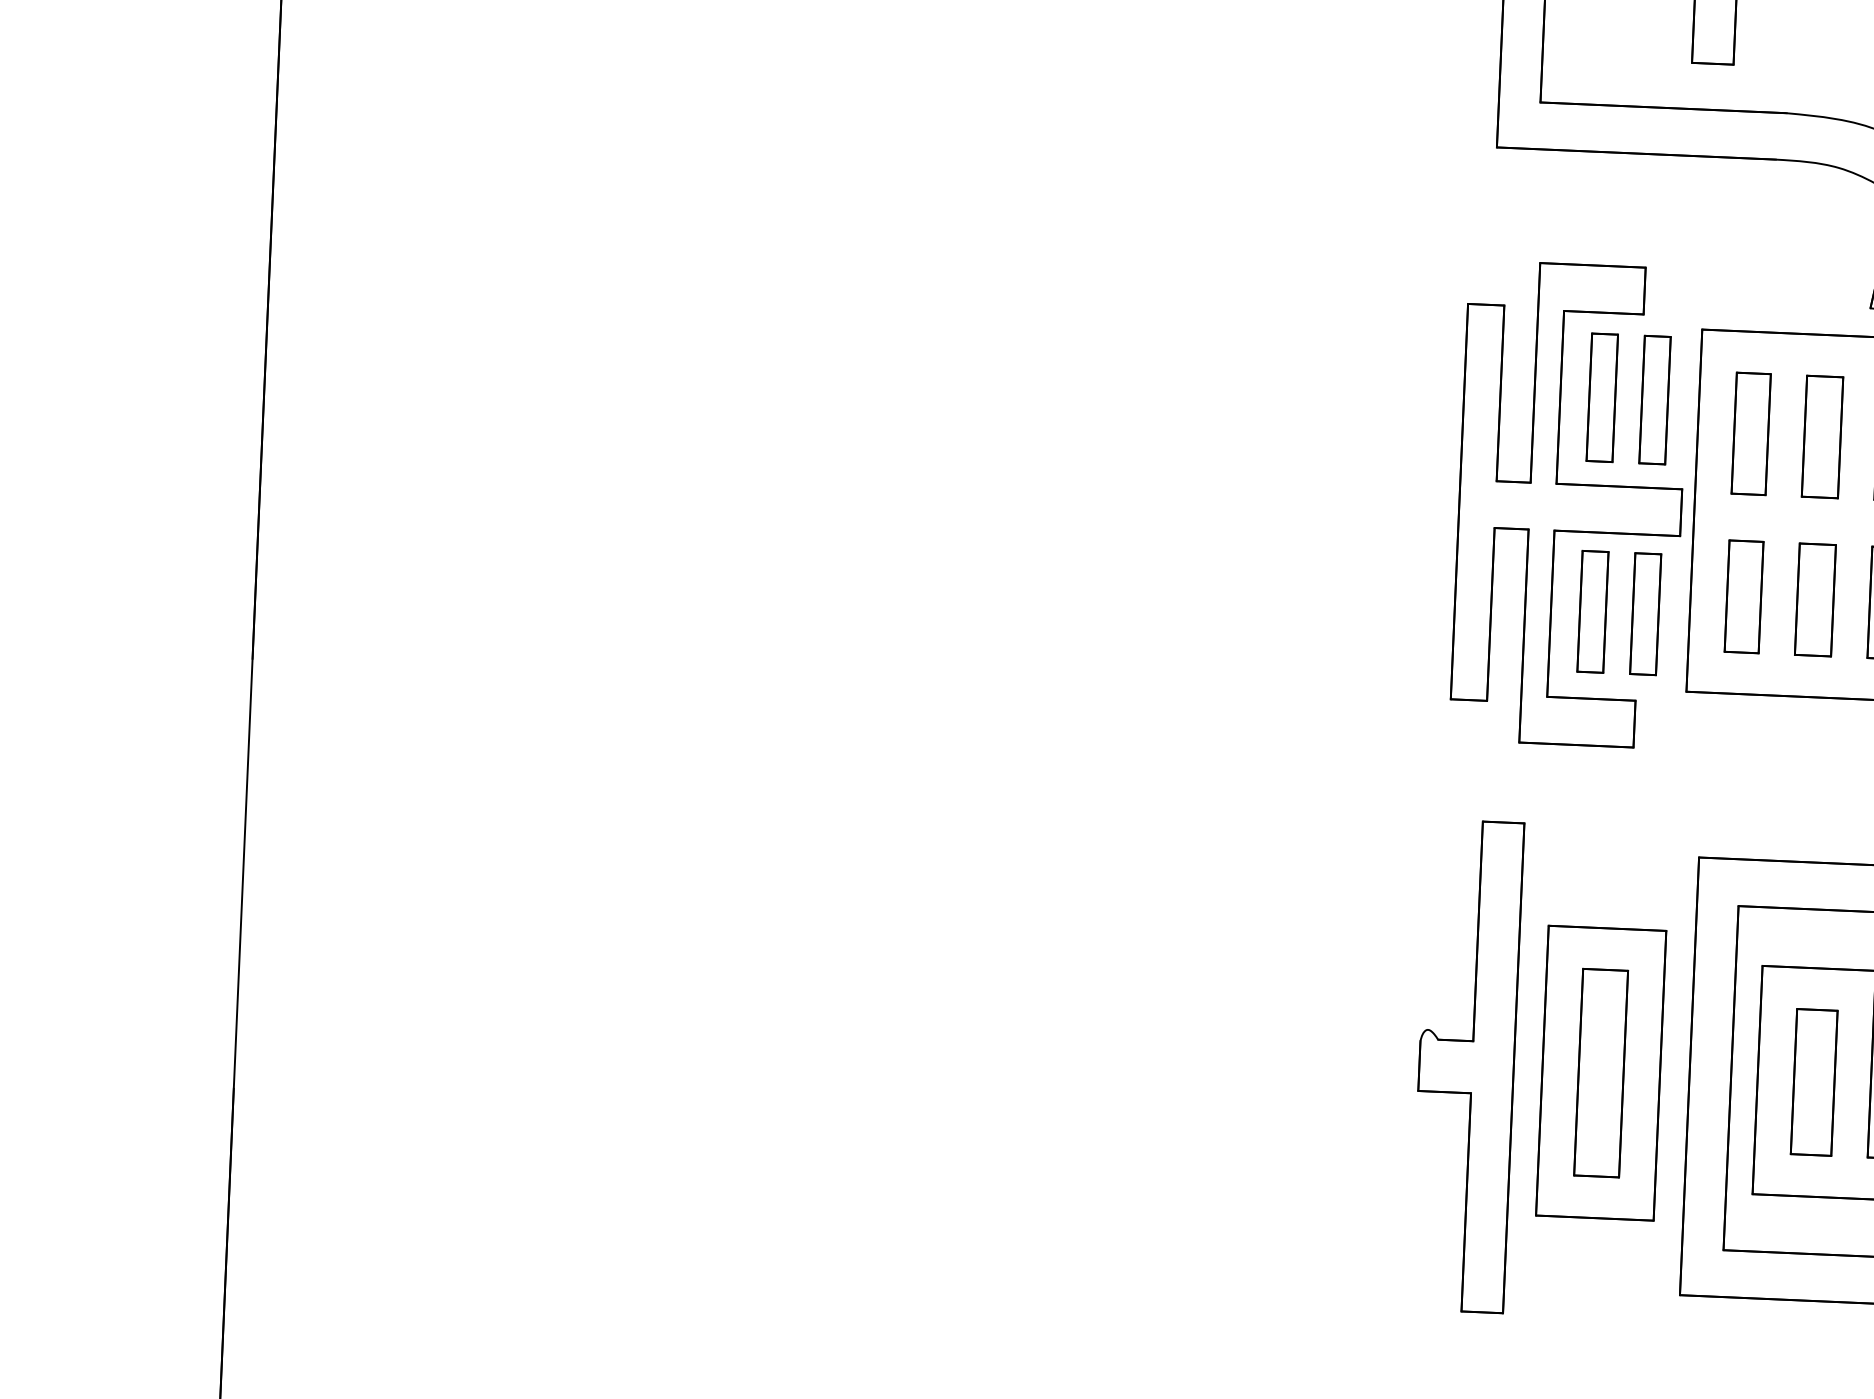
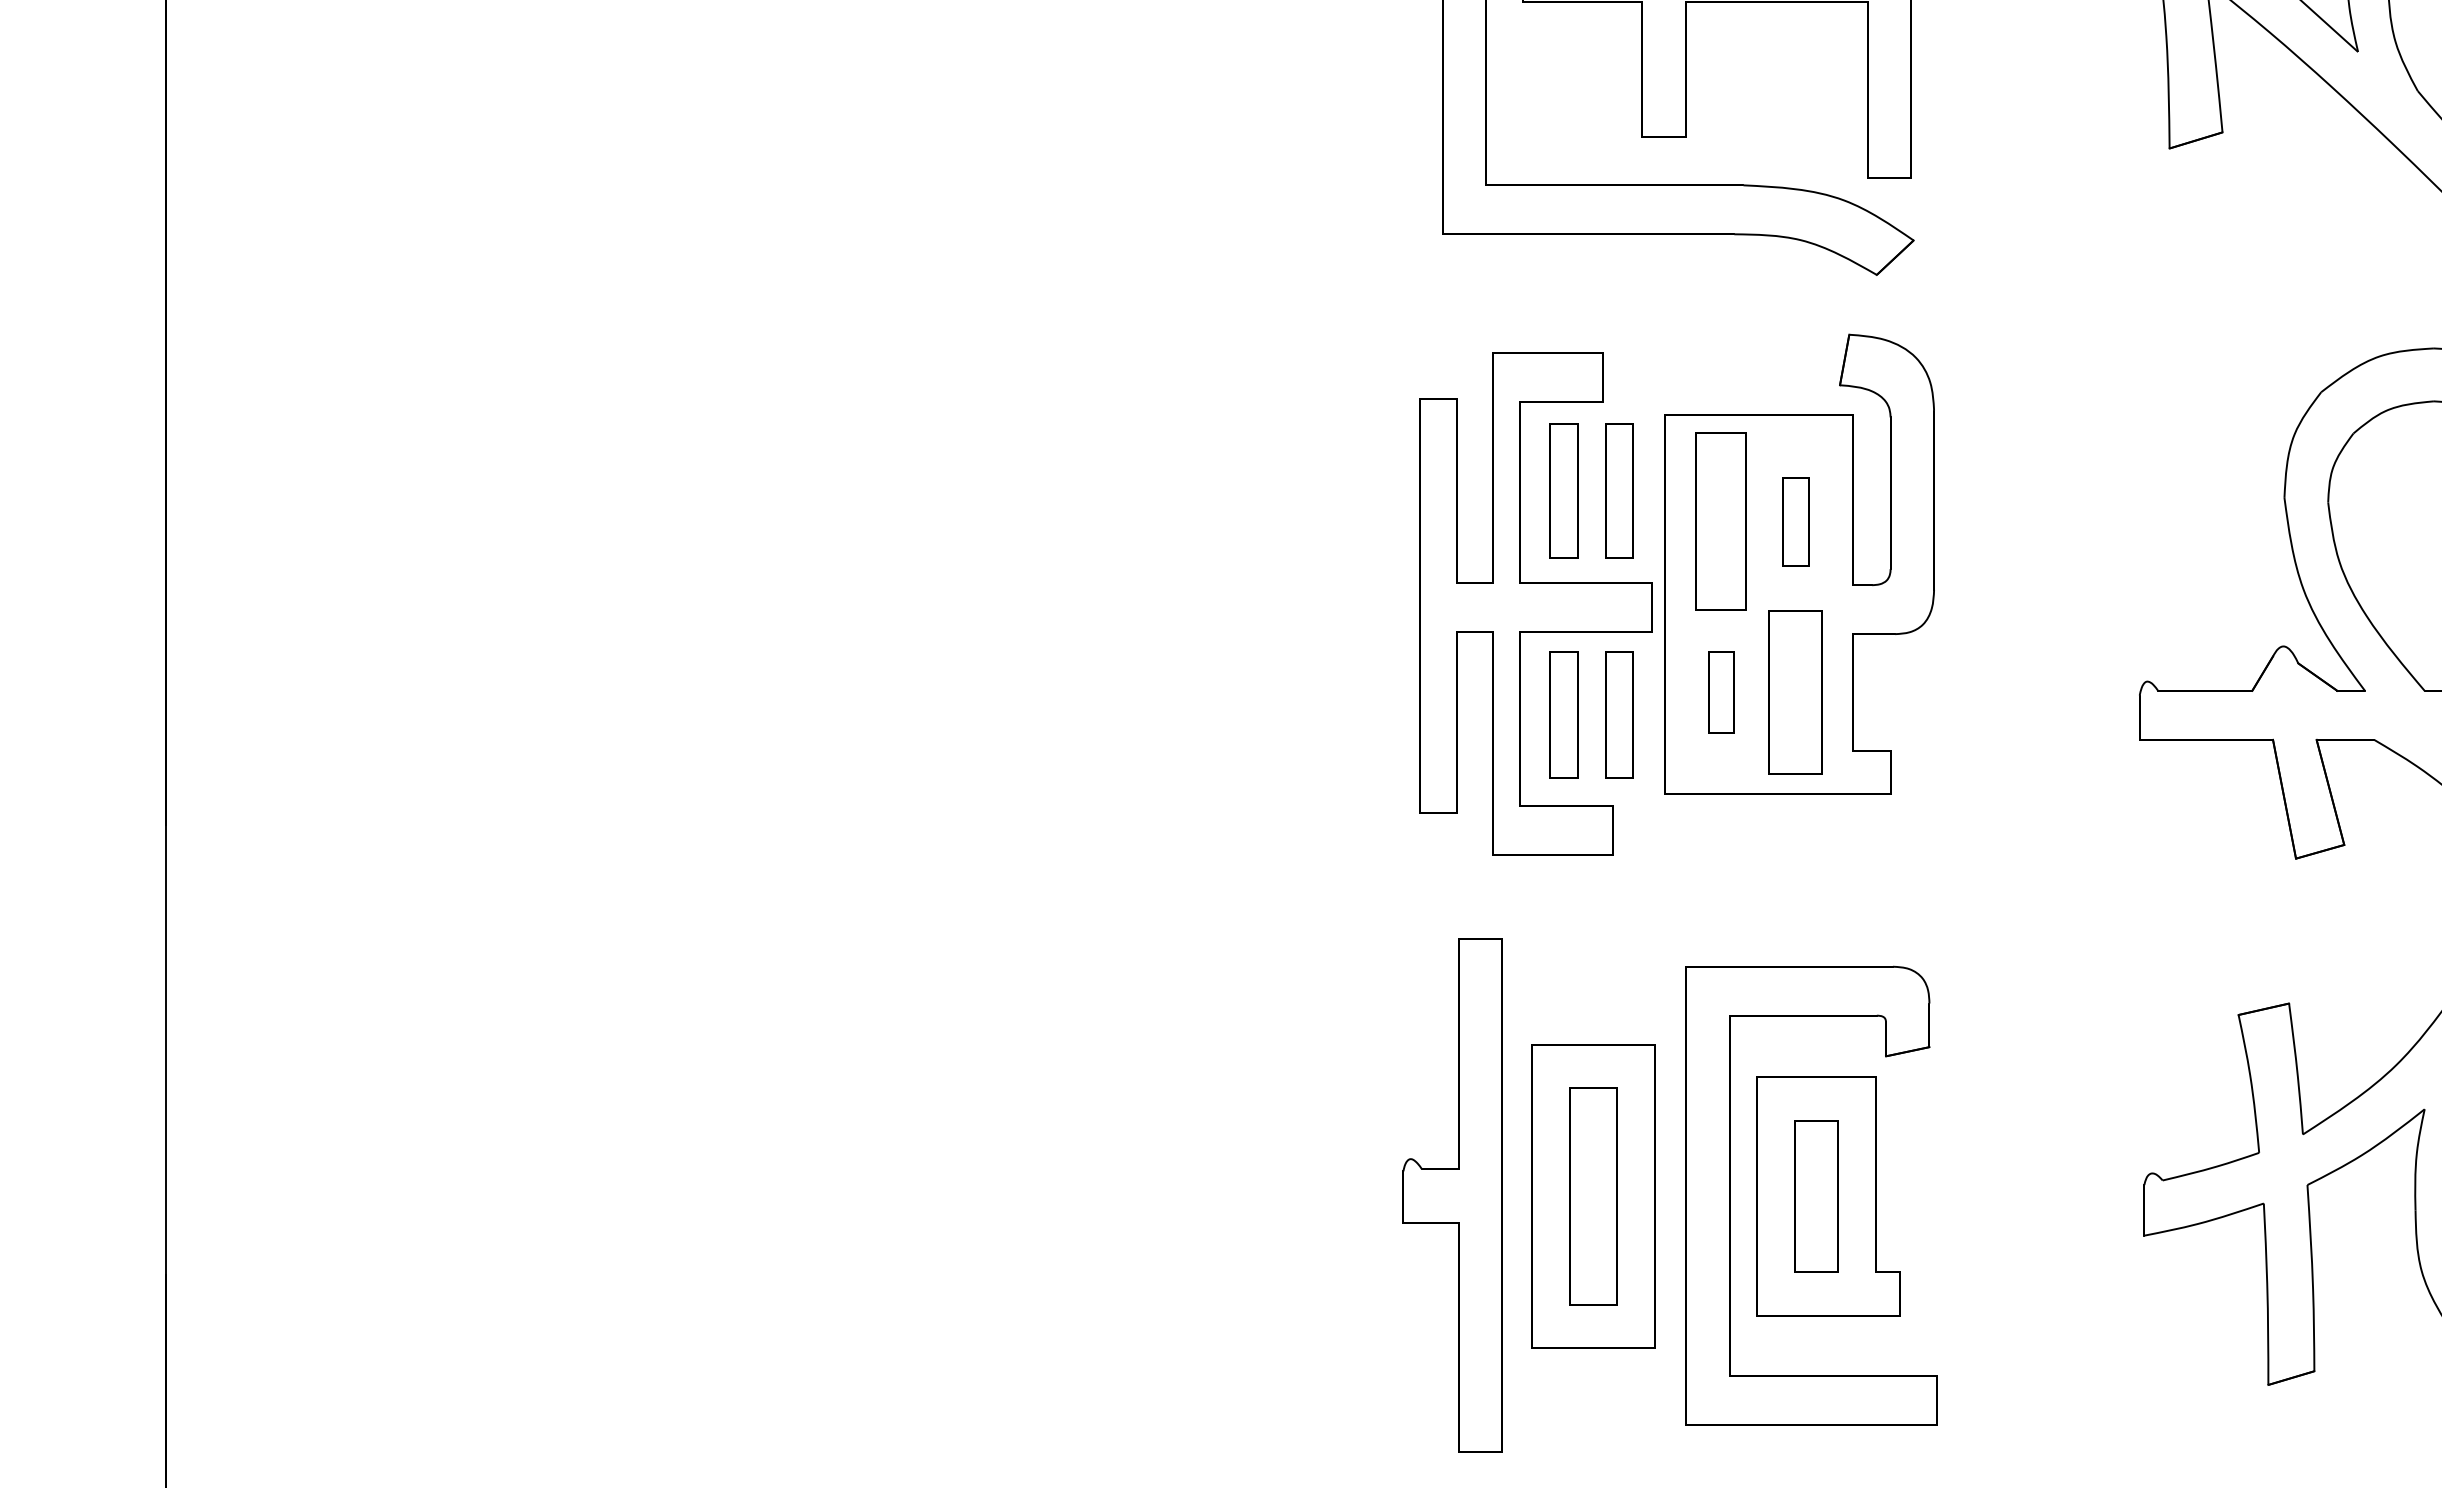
part: (1750, 433) -> (1720, 521), size x1.4
part: (1822, 436) -> (1795, 521), size x0.7
part: (1743, 596) -> (1720, 692), size x0.7
part: (1815, 600) -> (1795, 692), size x1.4

